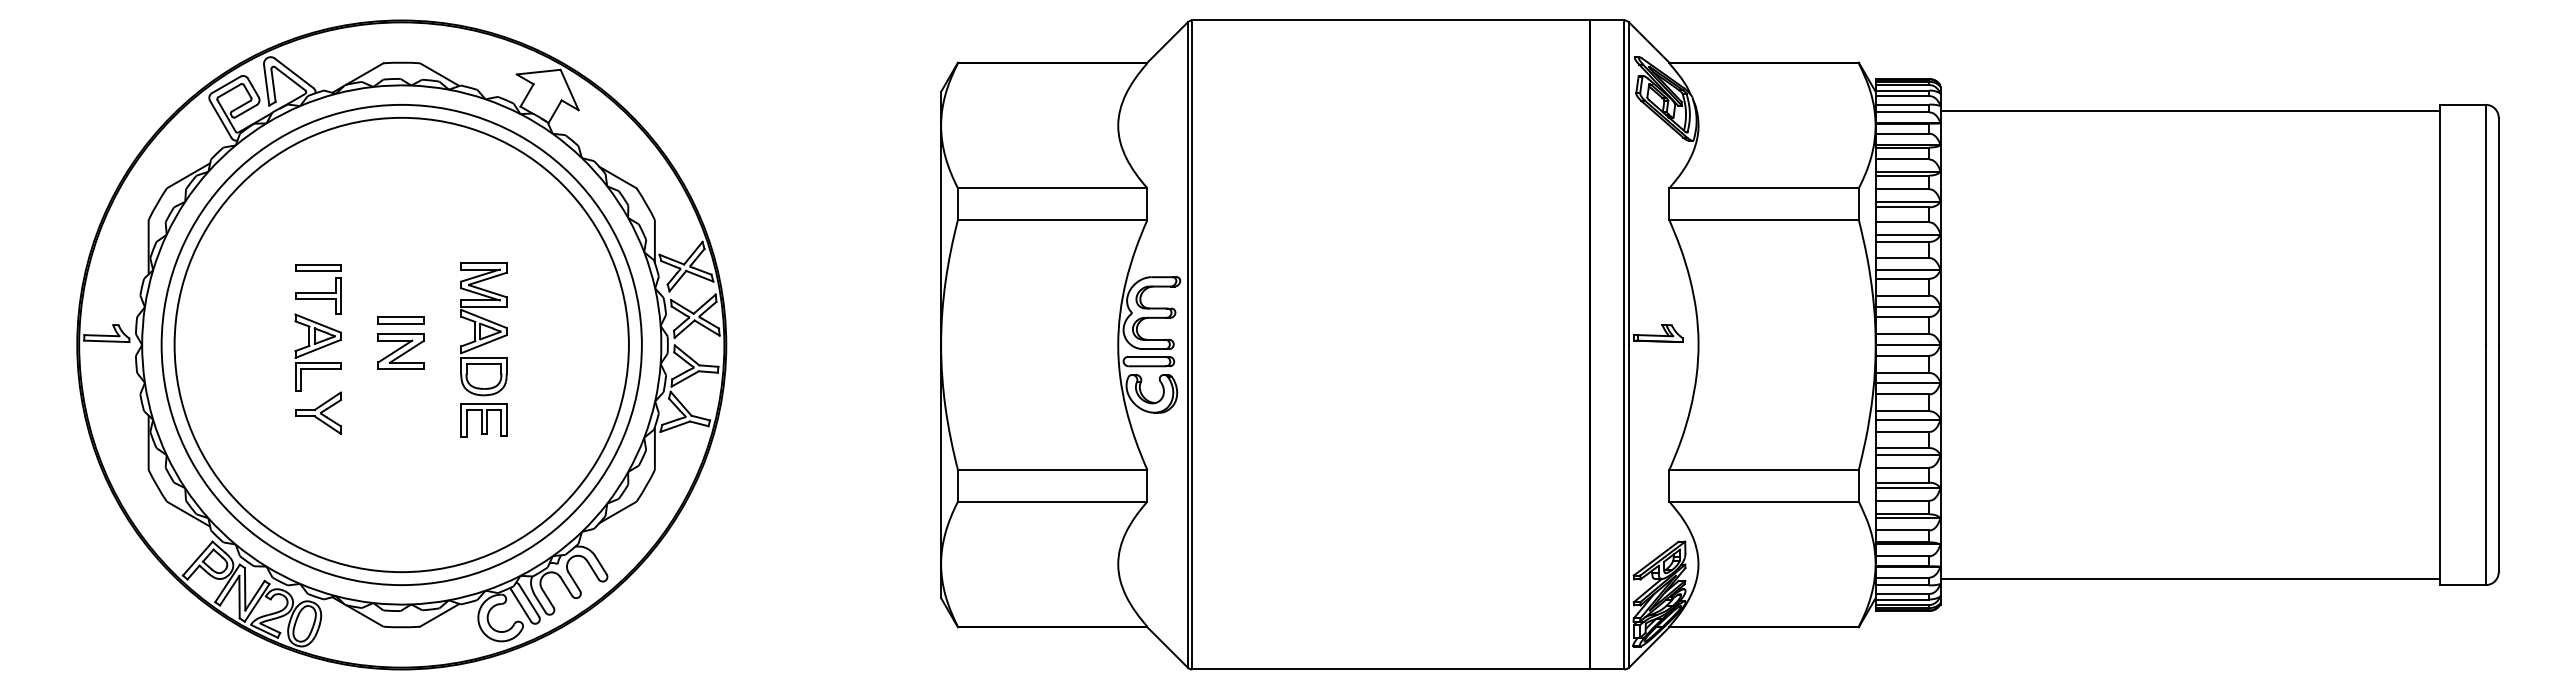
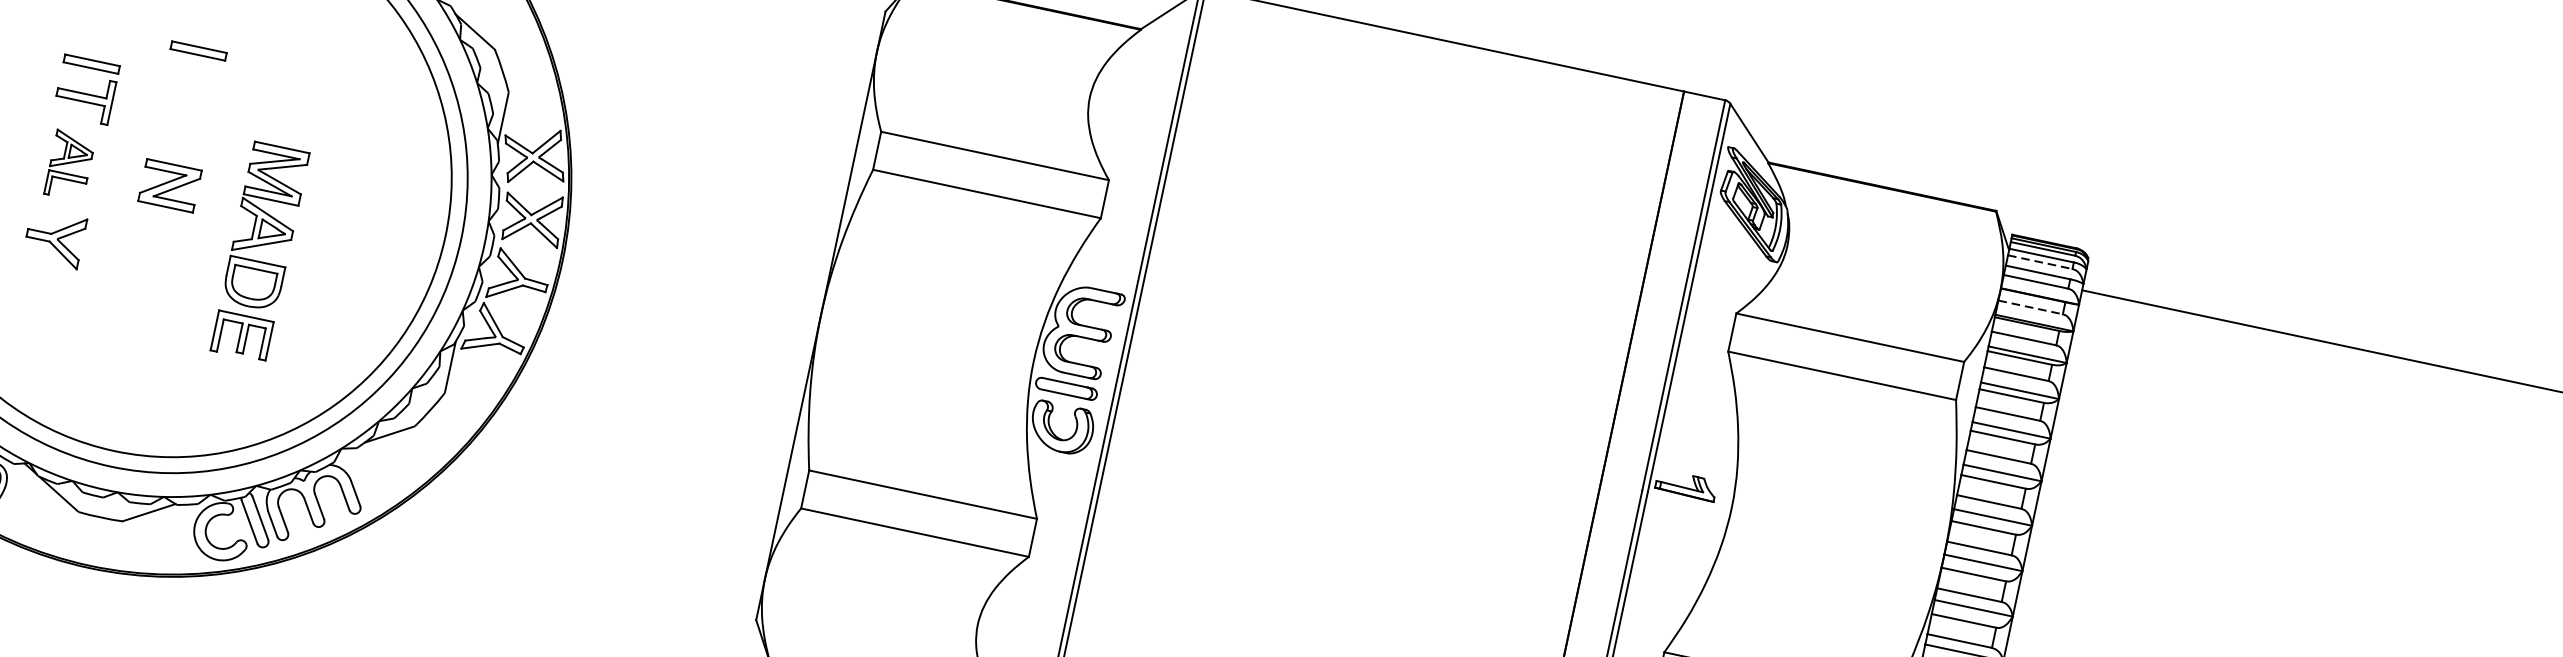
line: (1902, 96) -> (2040, 262), solid -> dashed
line: (1902, 133) -> (2030, 307), solid -> dashed
part: (400, 320) -> (197, 50), moved
part: (483, 349) -> (259, 251), moved
part: (317, 352) -> (69, 165), size x0.7

